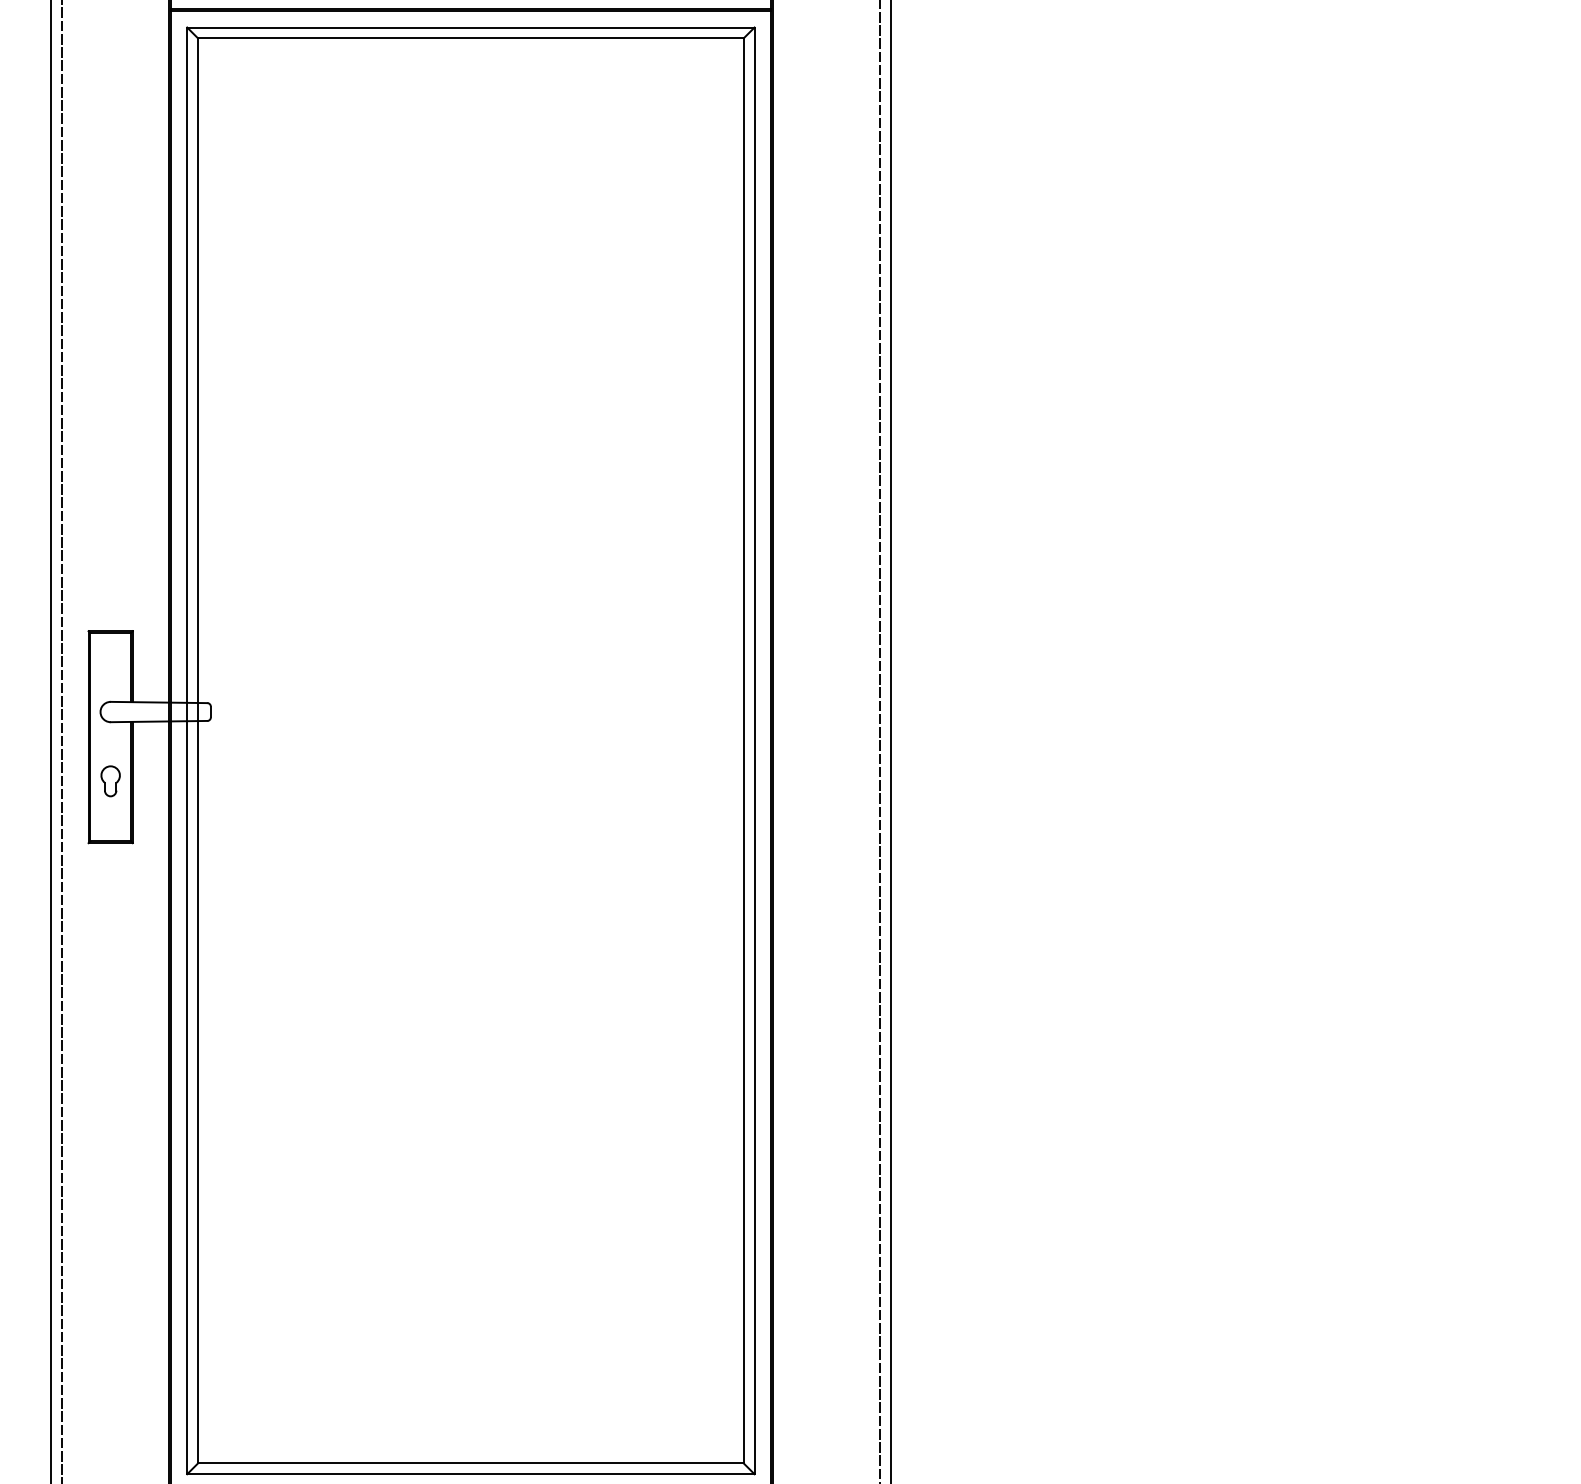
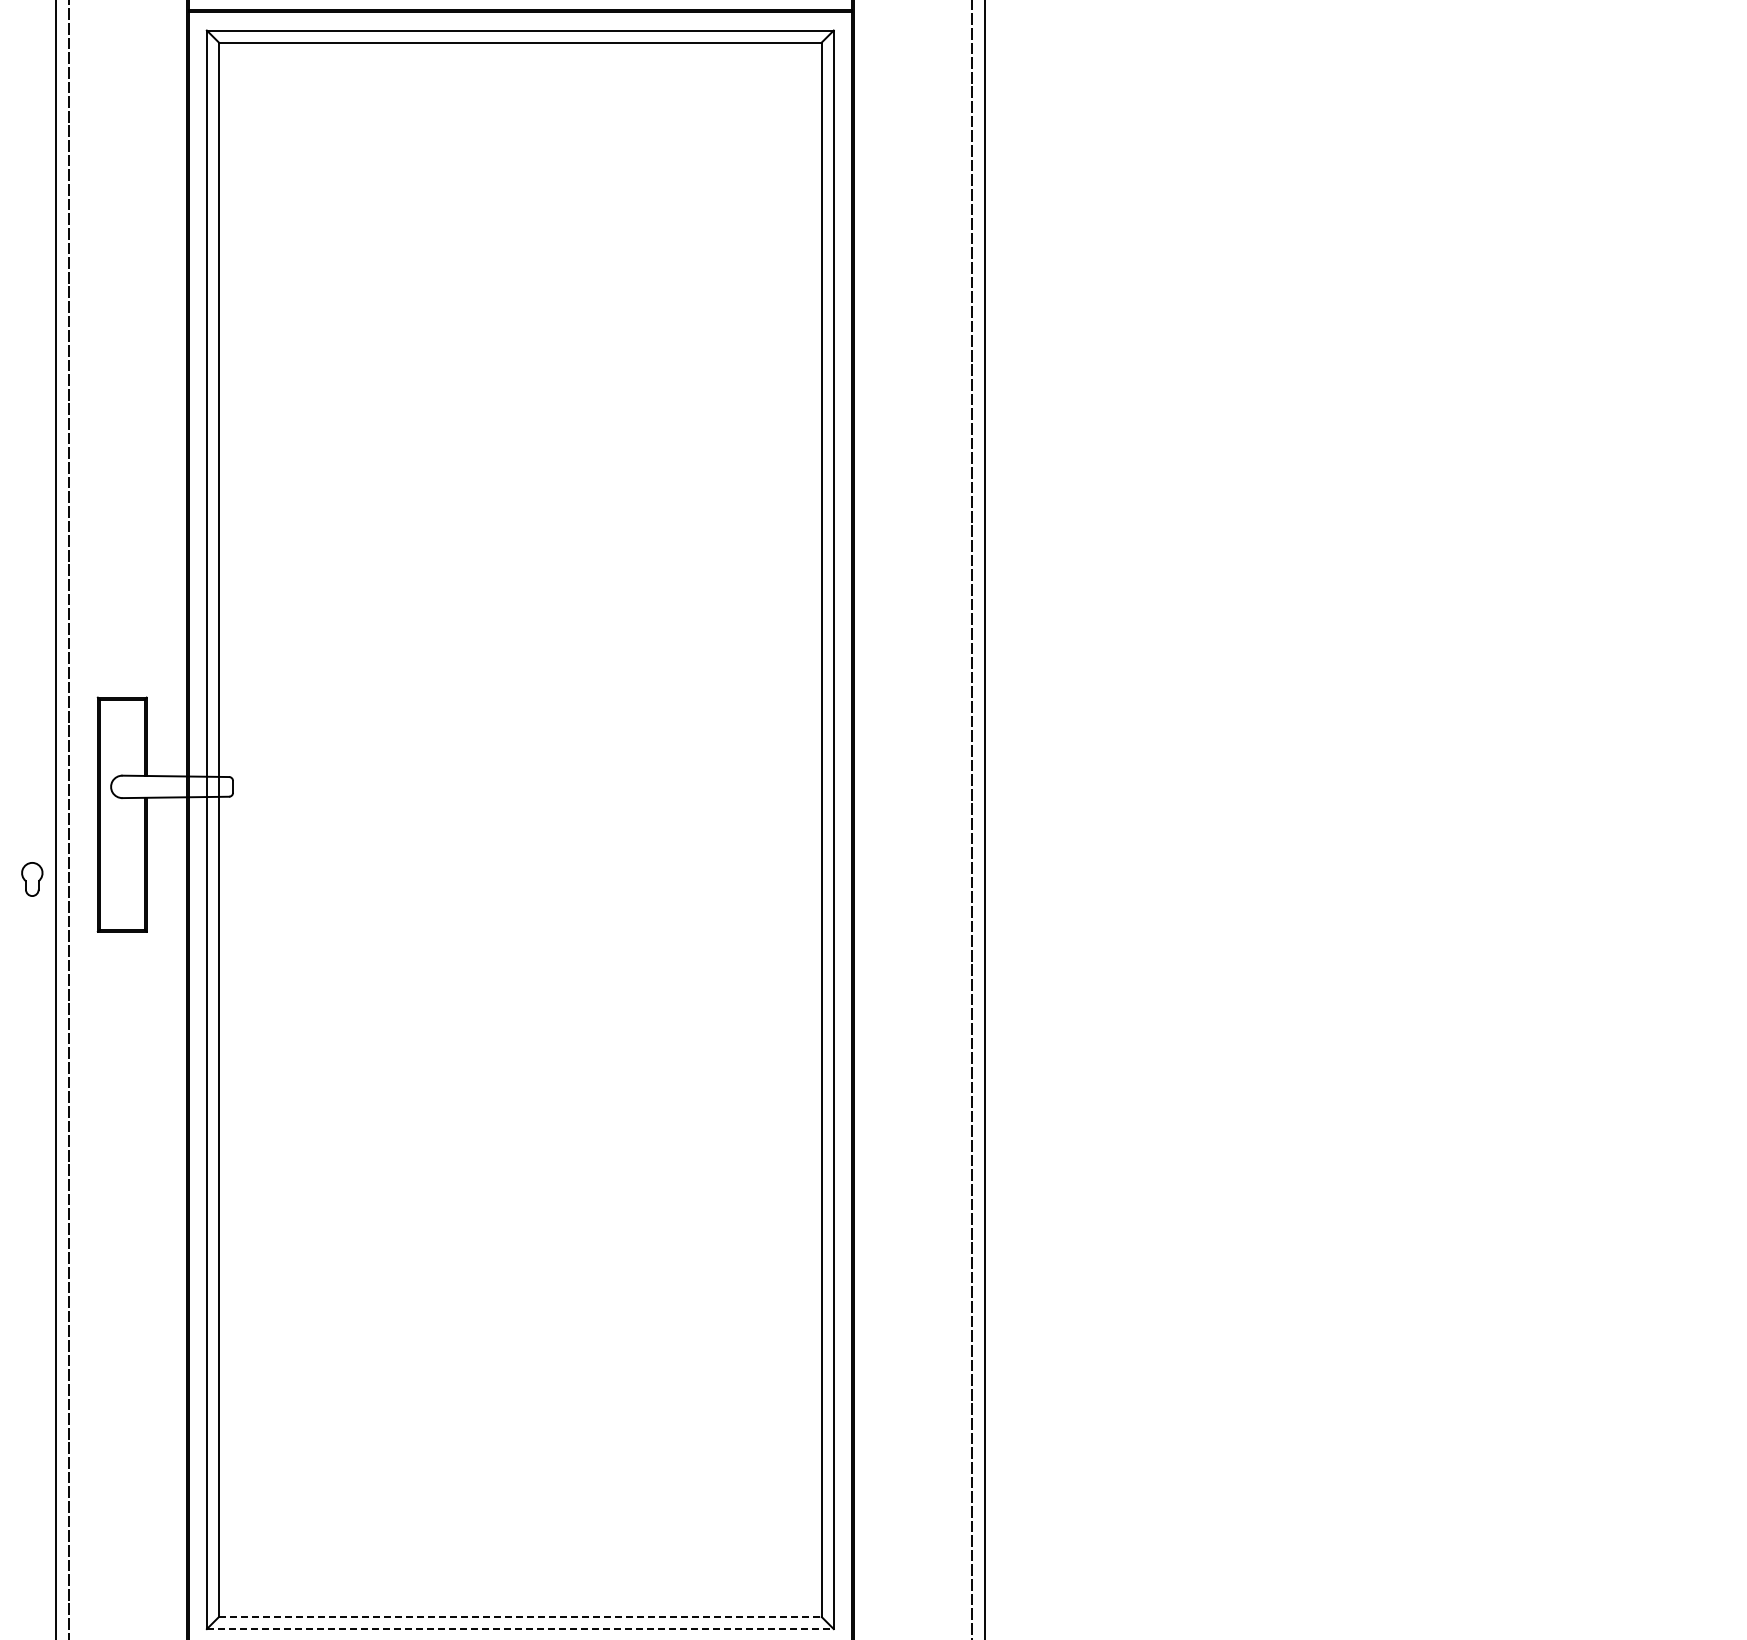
part: (110, 781) -> (32, 879), moved
line: (471, 1463) -> (520, 1617), solid -> dashed
line: (471, 1474) -> (520, 1629), solid -> dashed

